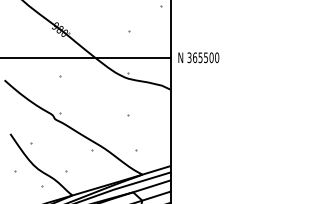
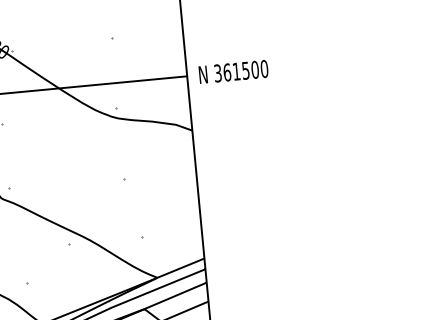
text: (200, 57) -> (236, 71), 365500 -> 361500

